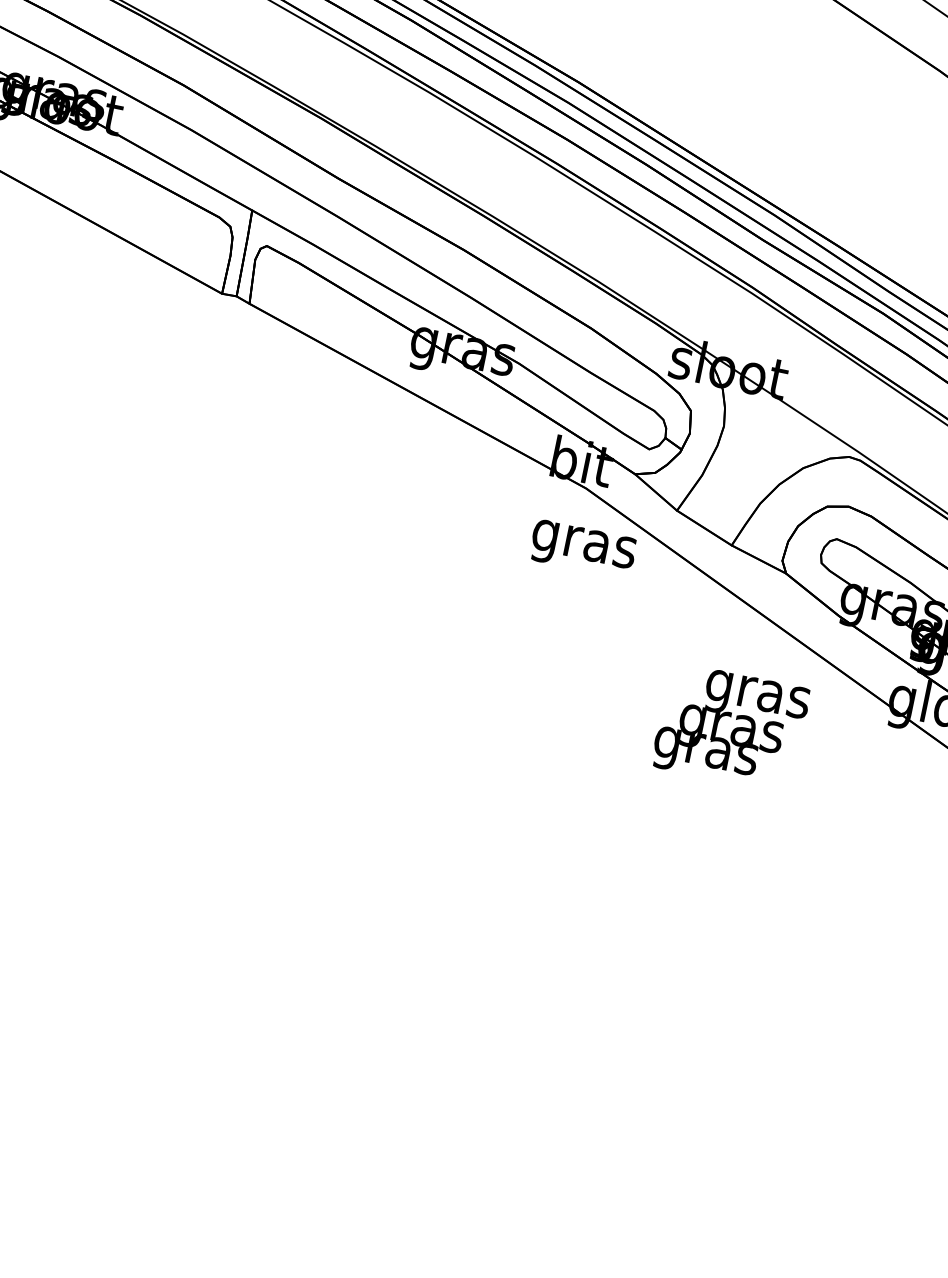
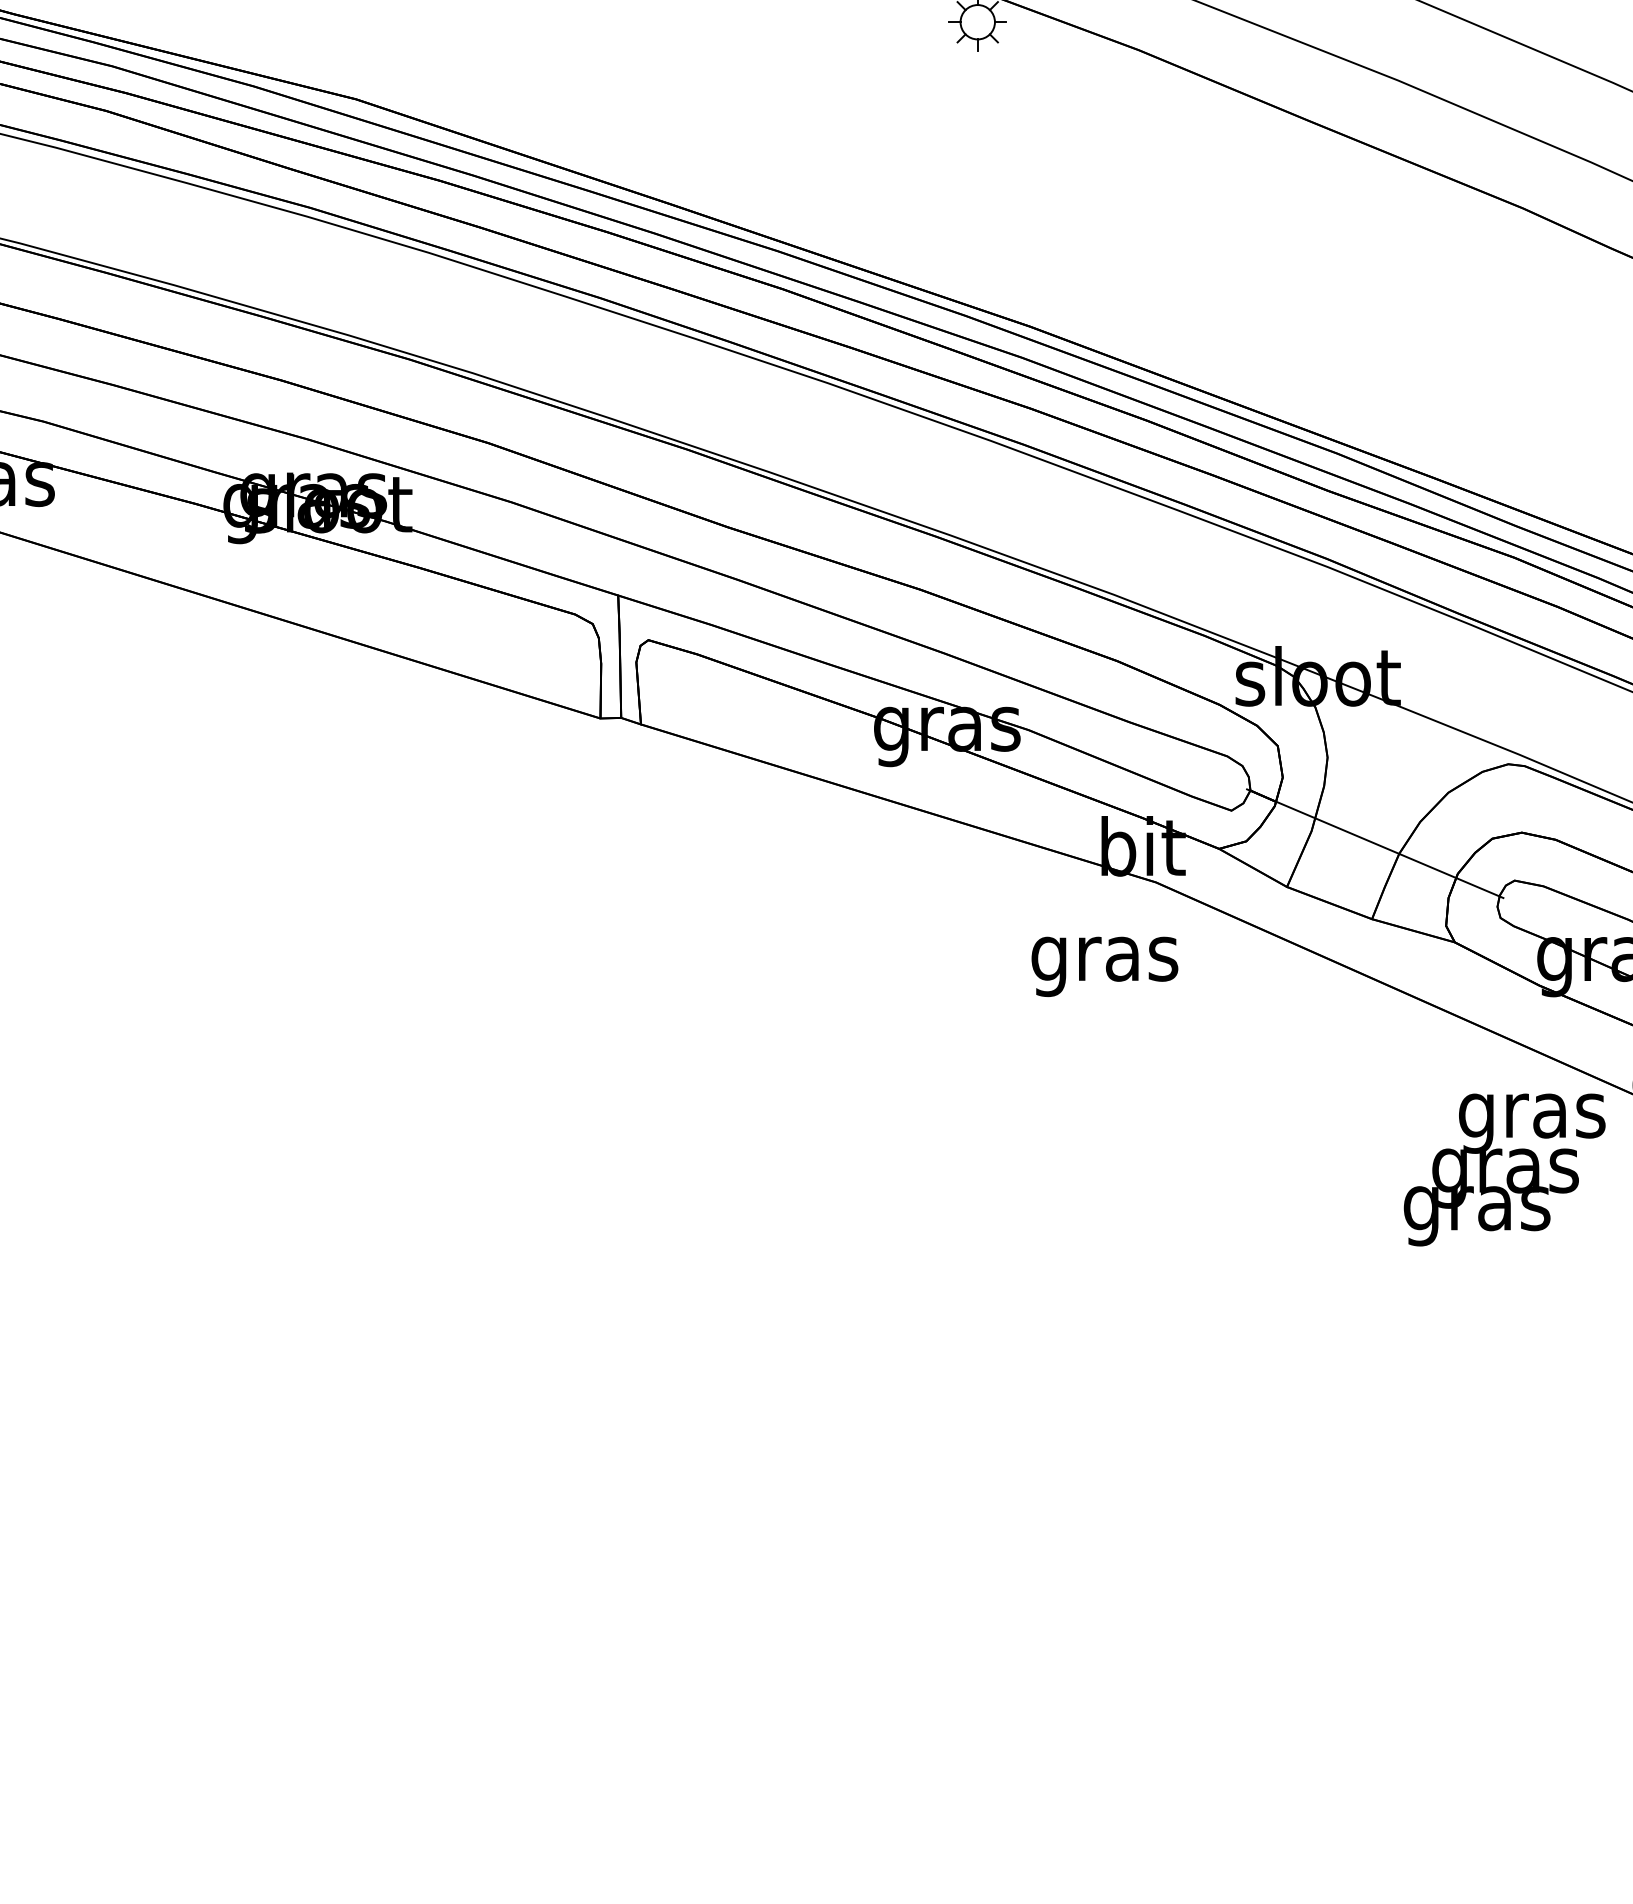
line: (745, 493) -> (1375, 843), added
text: (582, 549) -> (1104, 966), moved
text: (730, 727) -> (1504, 1169), moved

